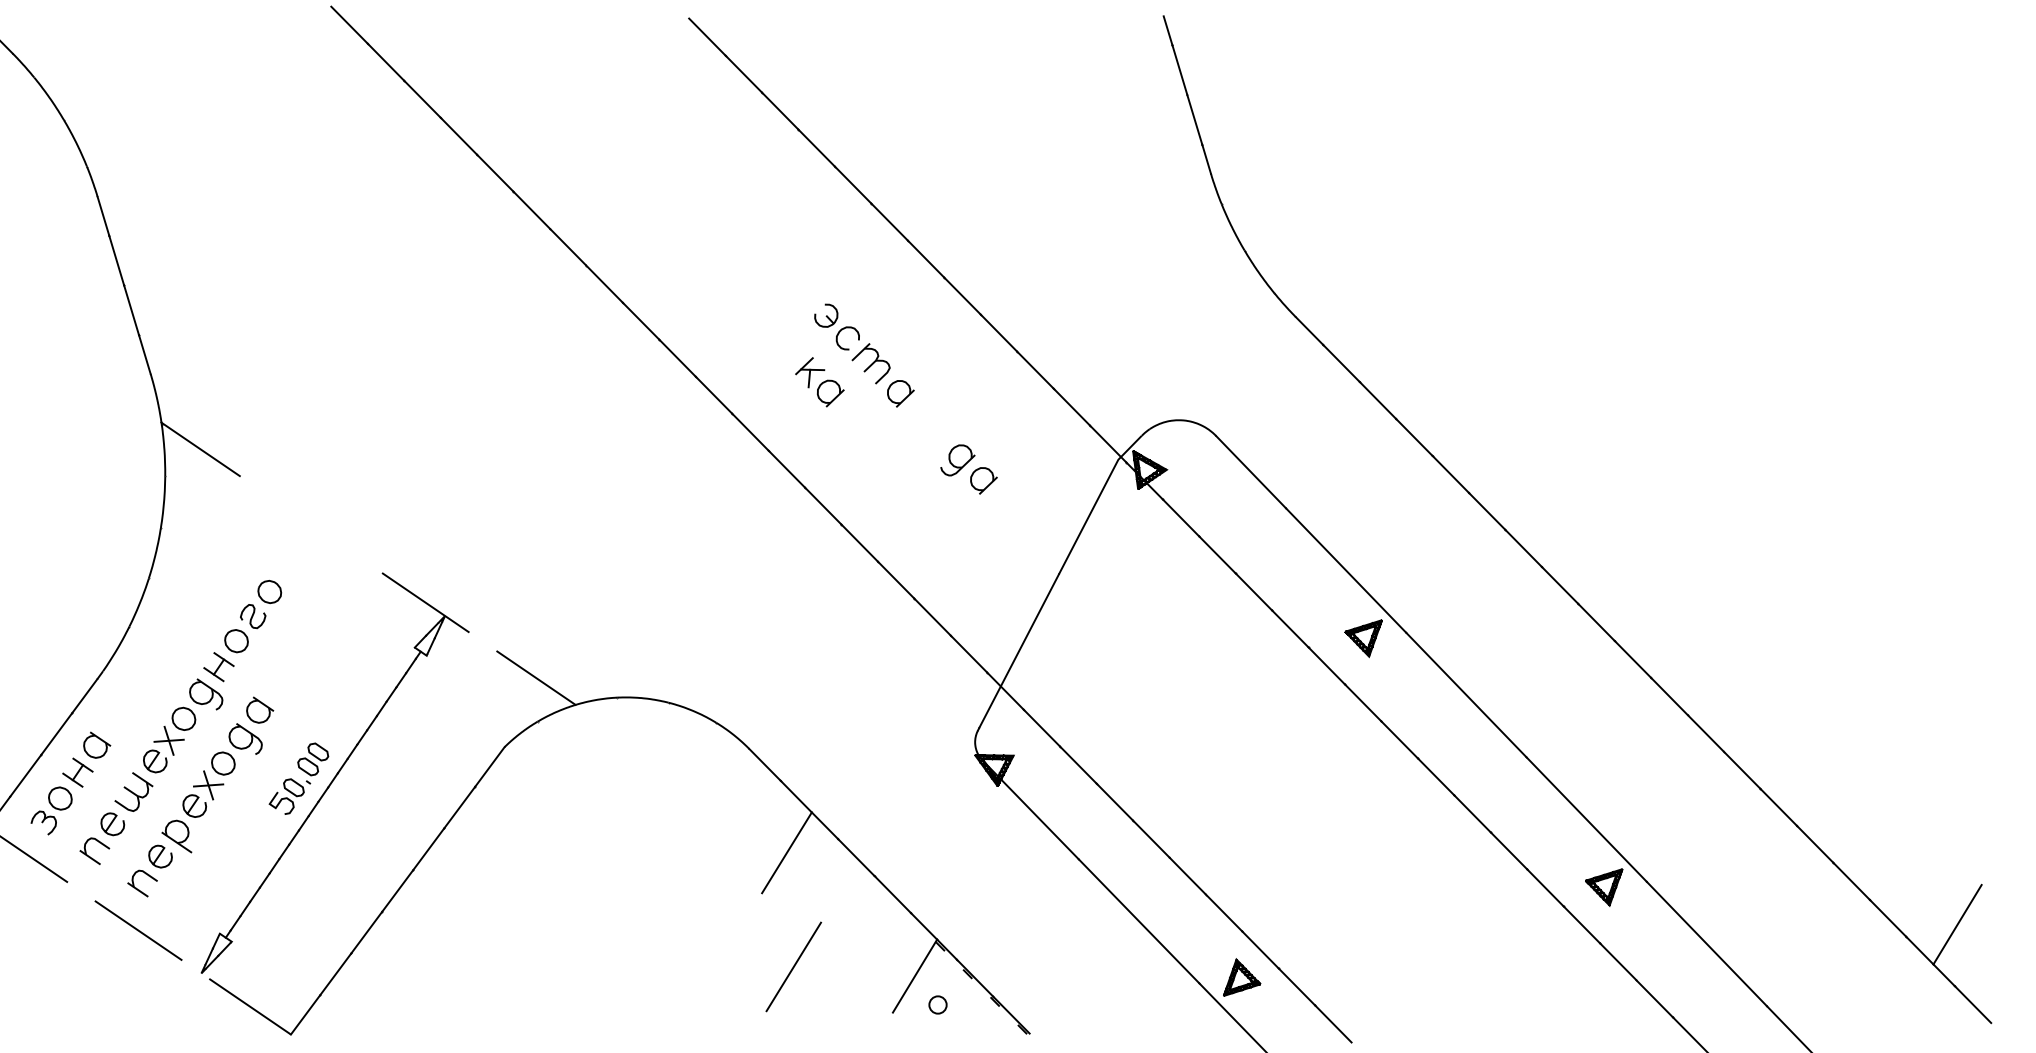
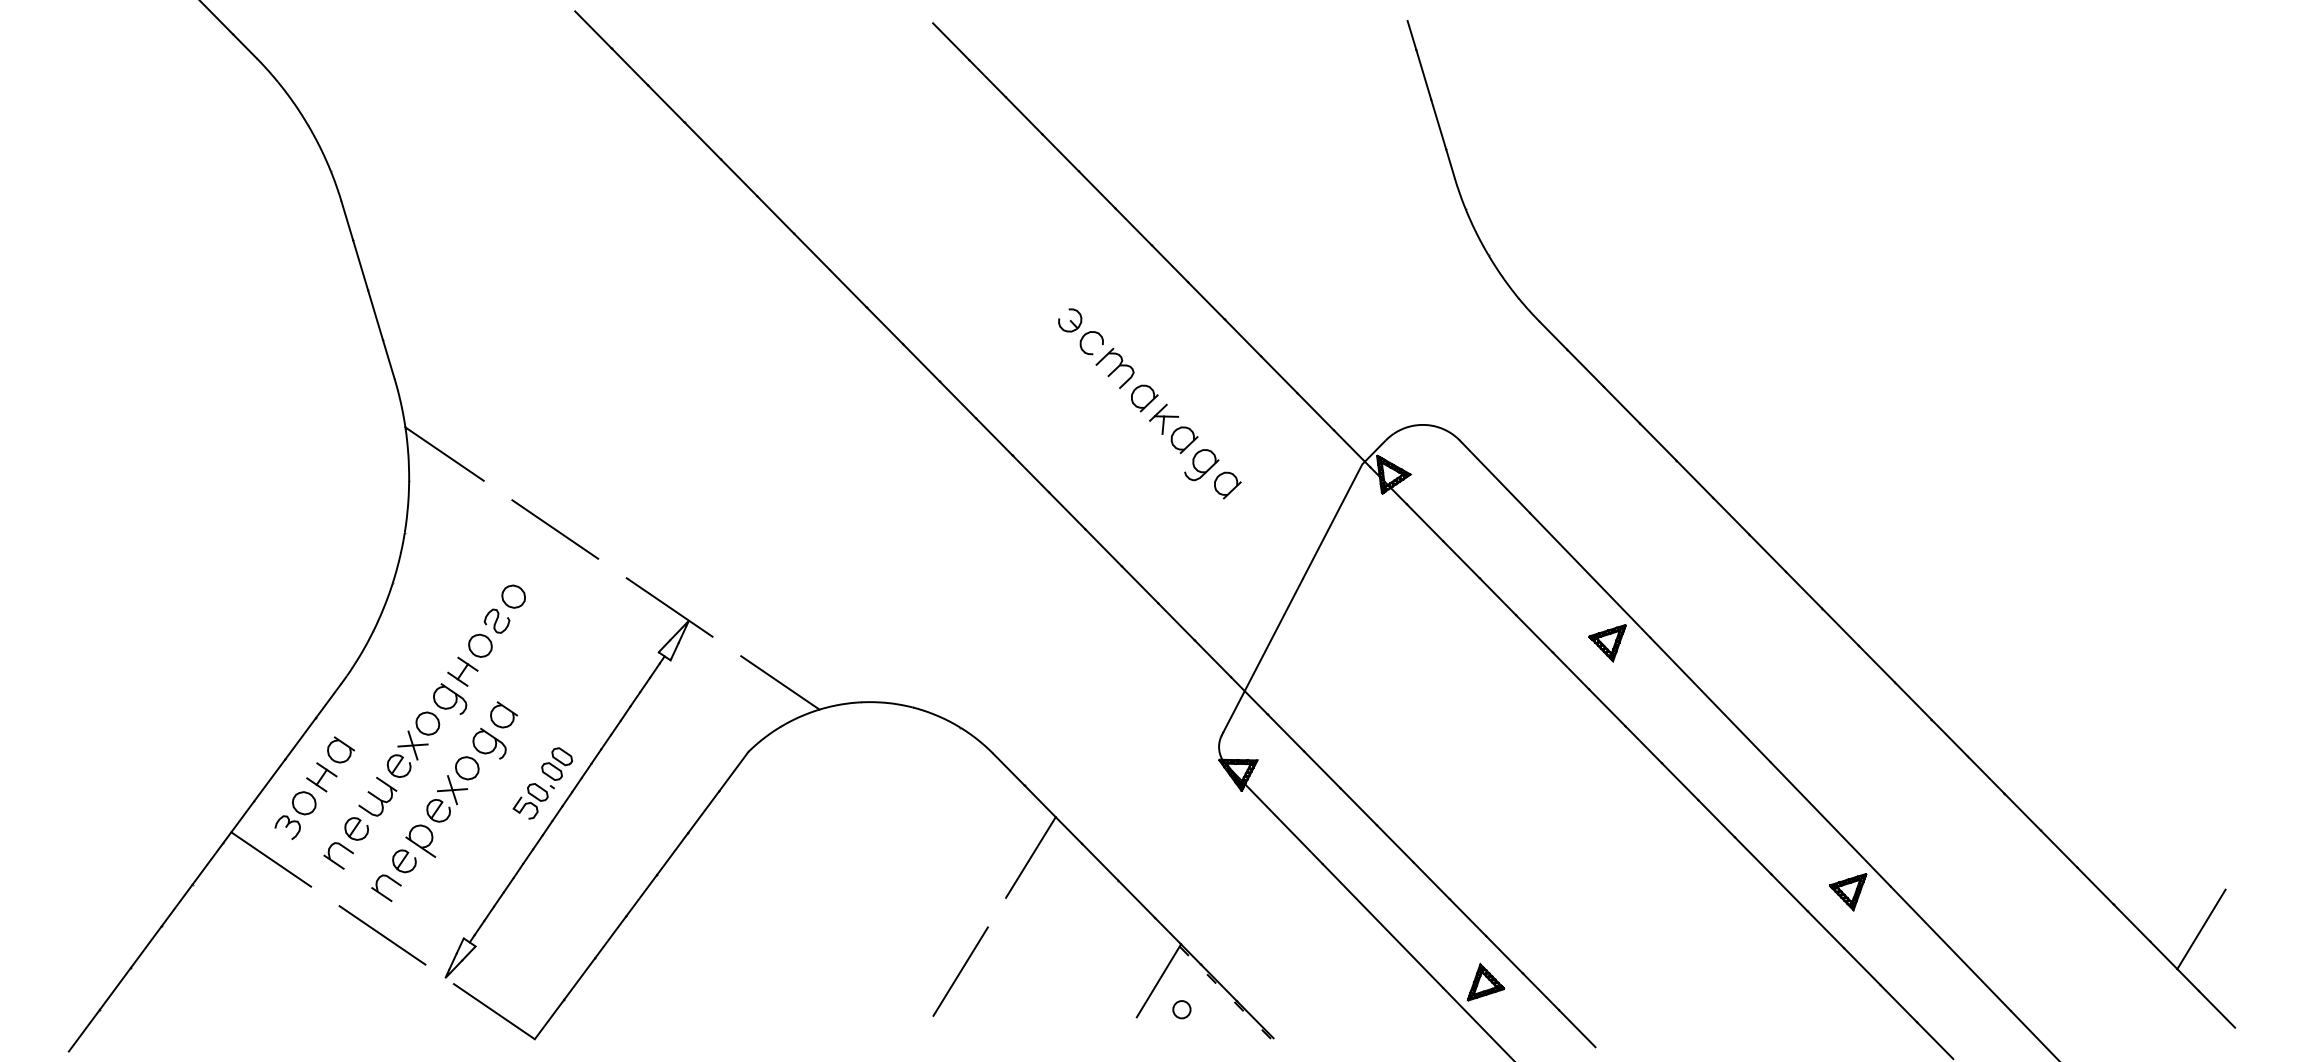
part: (819, 381) -> (1173, 428), moved
line: (311, 524) -> (555, 529), added
line: (793, 966) -> (960, 971), moved

